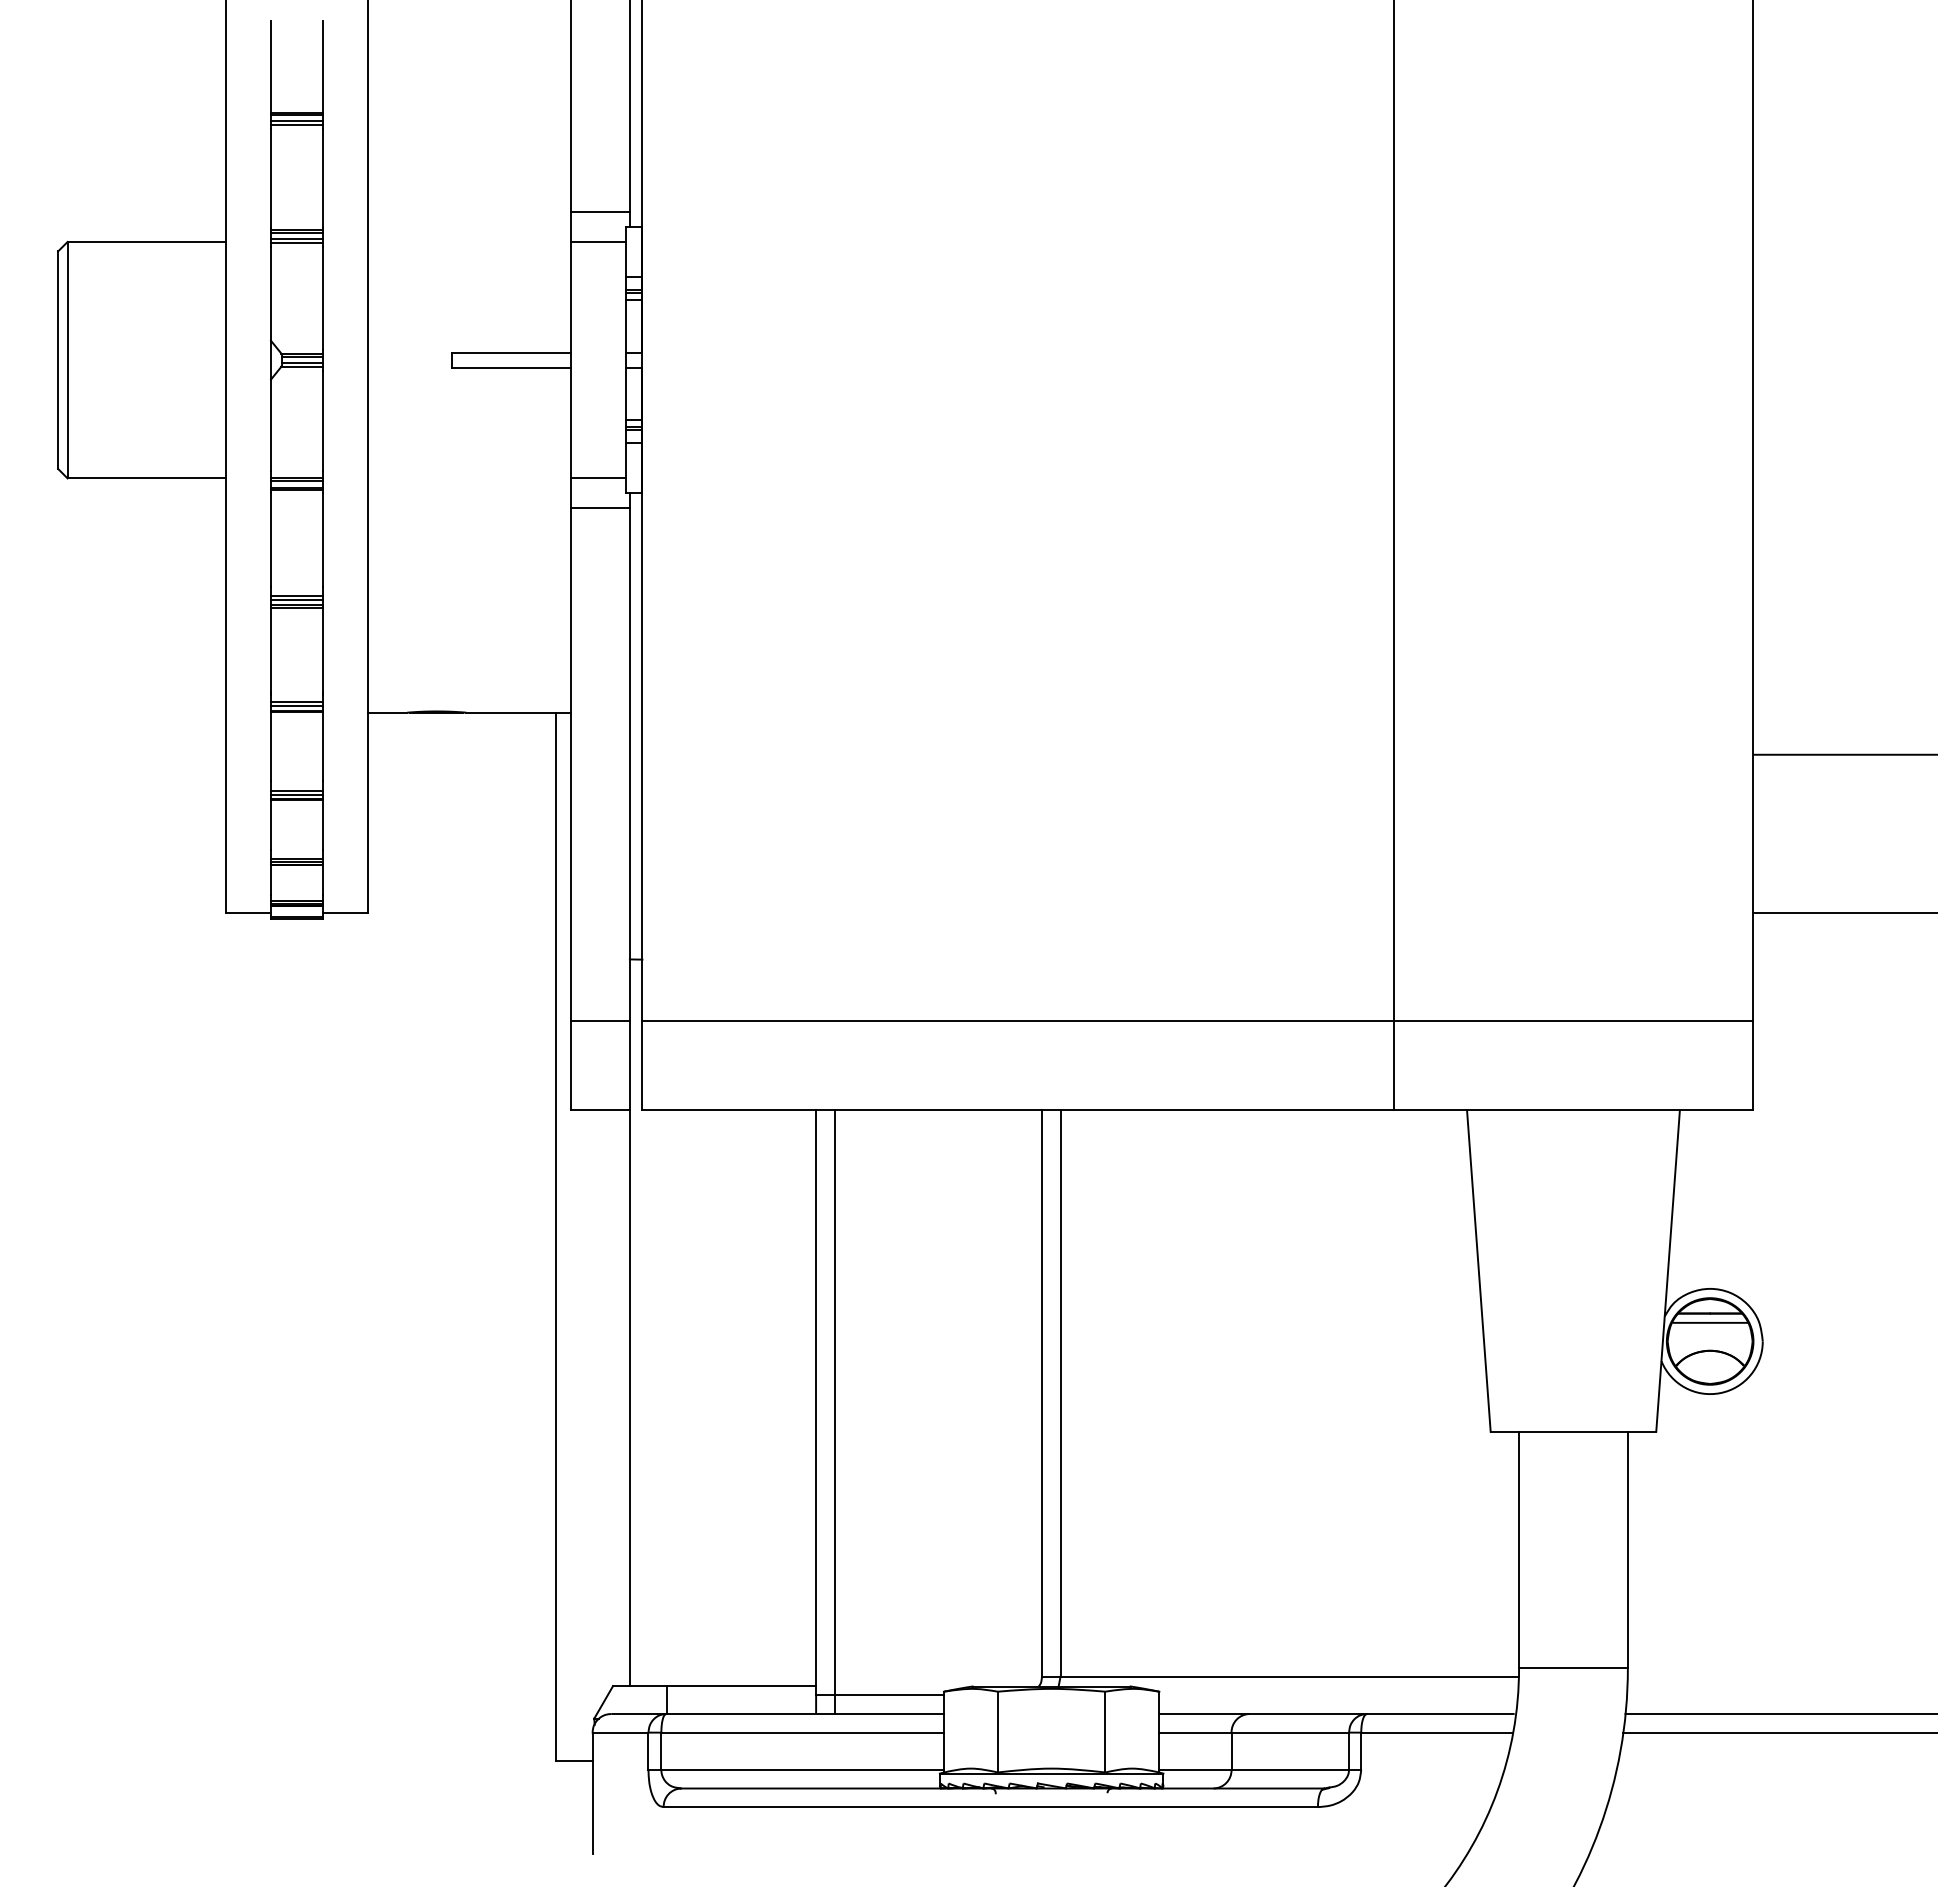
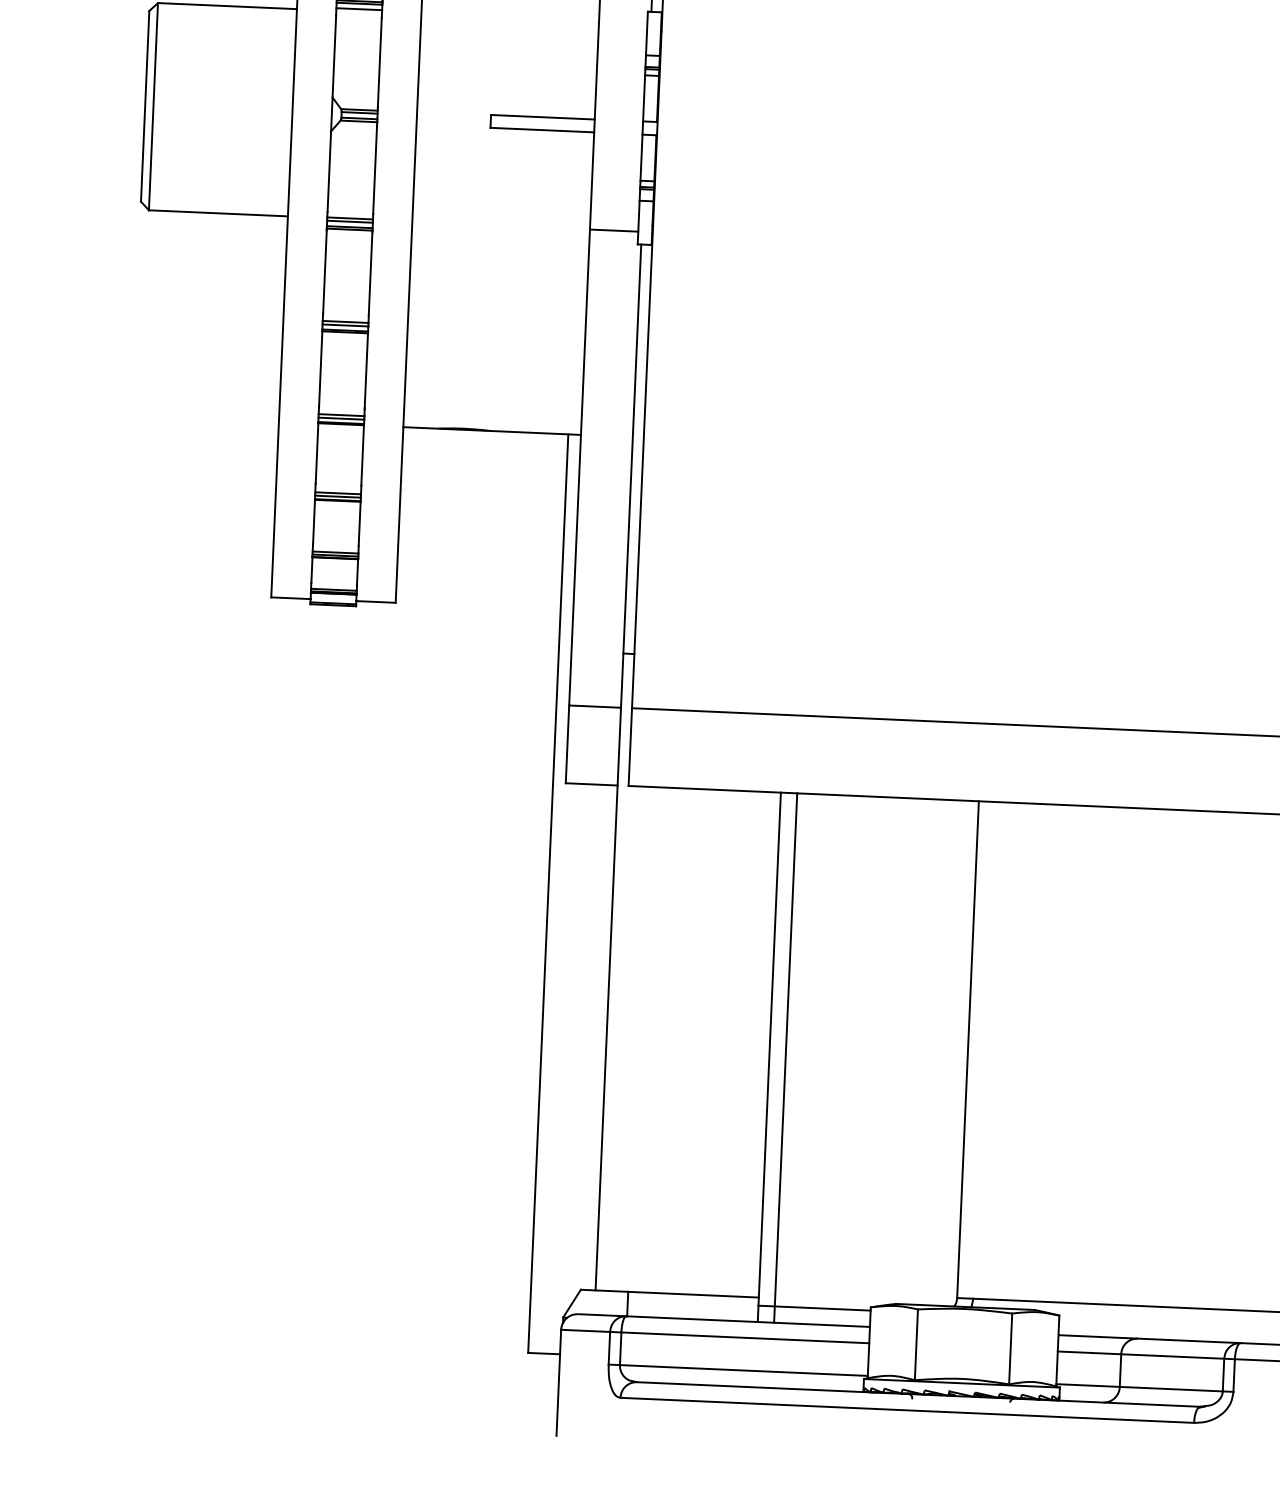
line: (597, 241) -> (622, 22), removed
line: (297, 242) -> (359, 12), removed
line: (599, 508) -> (614, 257), removed
line: (1060, 1393) -> (984, 1050), removed

